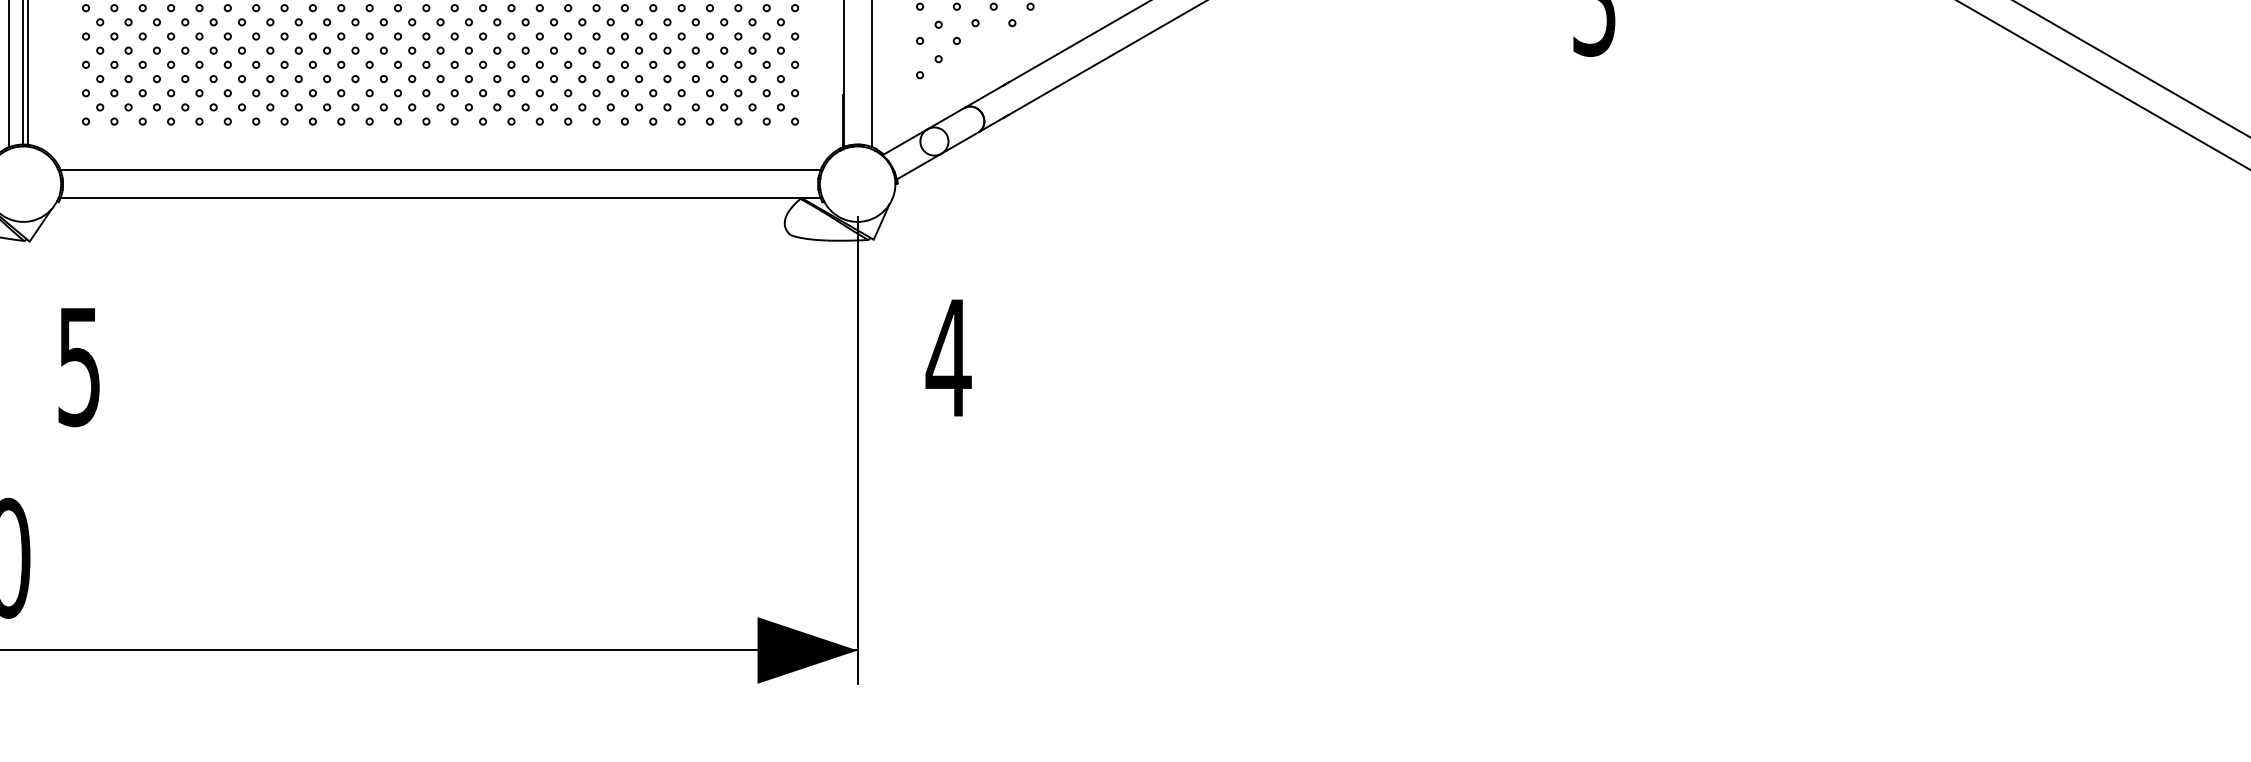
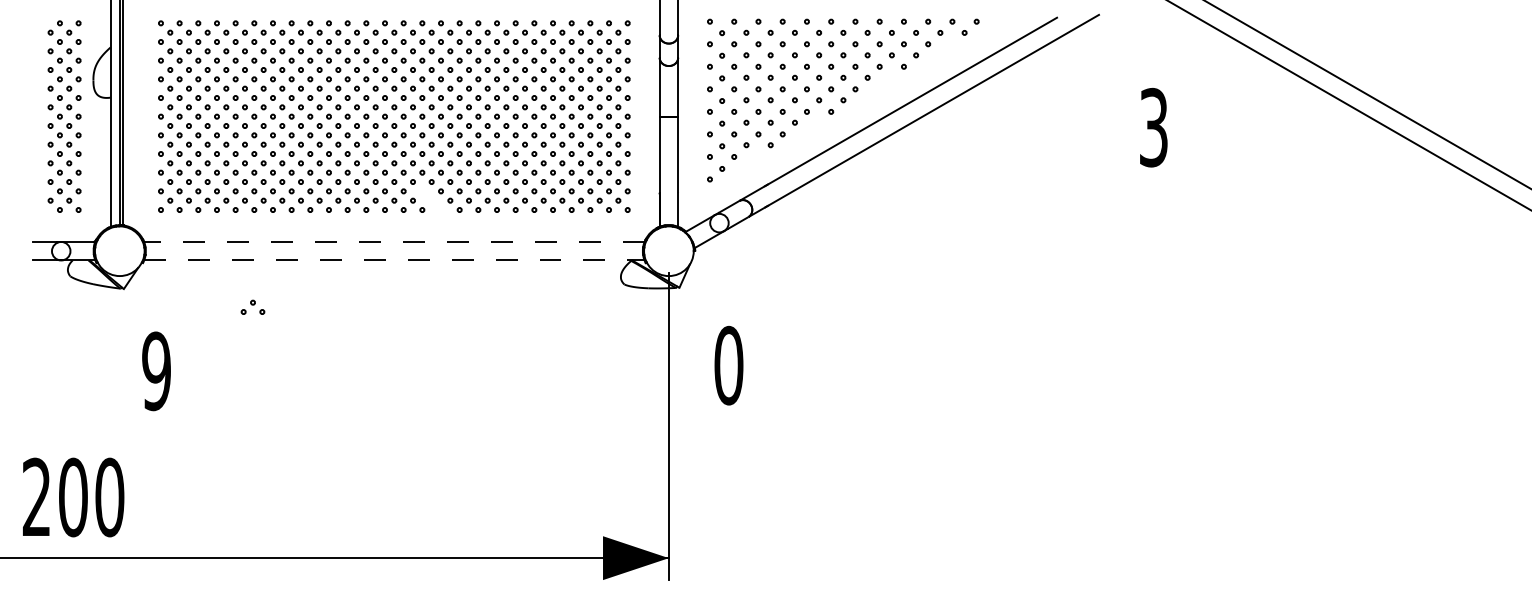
part: (496, 107) -> (431, 200), removed
line: (439, 169) -> (393, 241), solid -> dashed
line: (440, 198) -> (394, 260), solid -> dashed
part: (225, 268) -> (252, 306), added
text: (948, 357) -> (728, 365), 4 -> 0
text: (79, 365) -> (156, 370), 5 -> 9

